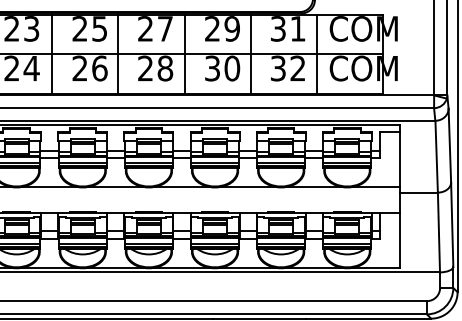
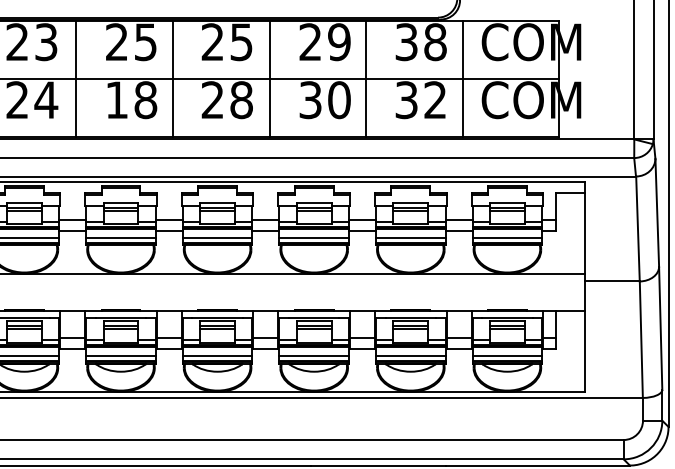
text: (165, 28) -> (241, 41), 27 -> 25
text: (297, 28) -> (434, 41), 31 -> 38
text: (89, 68) -> (130, 100), 26 -> 18

